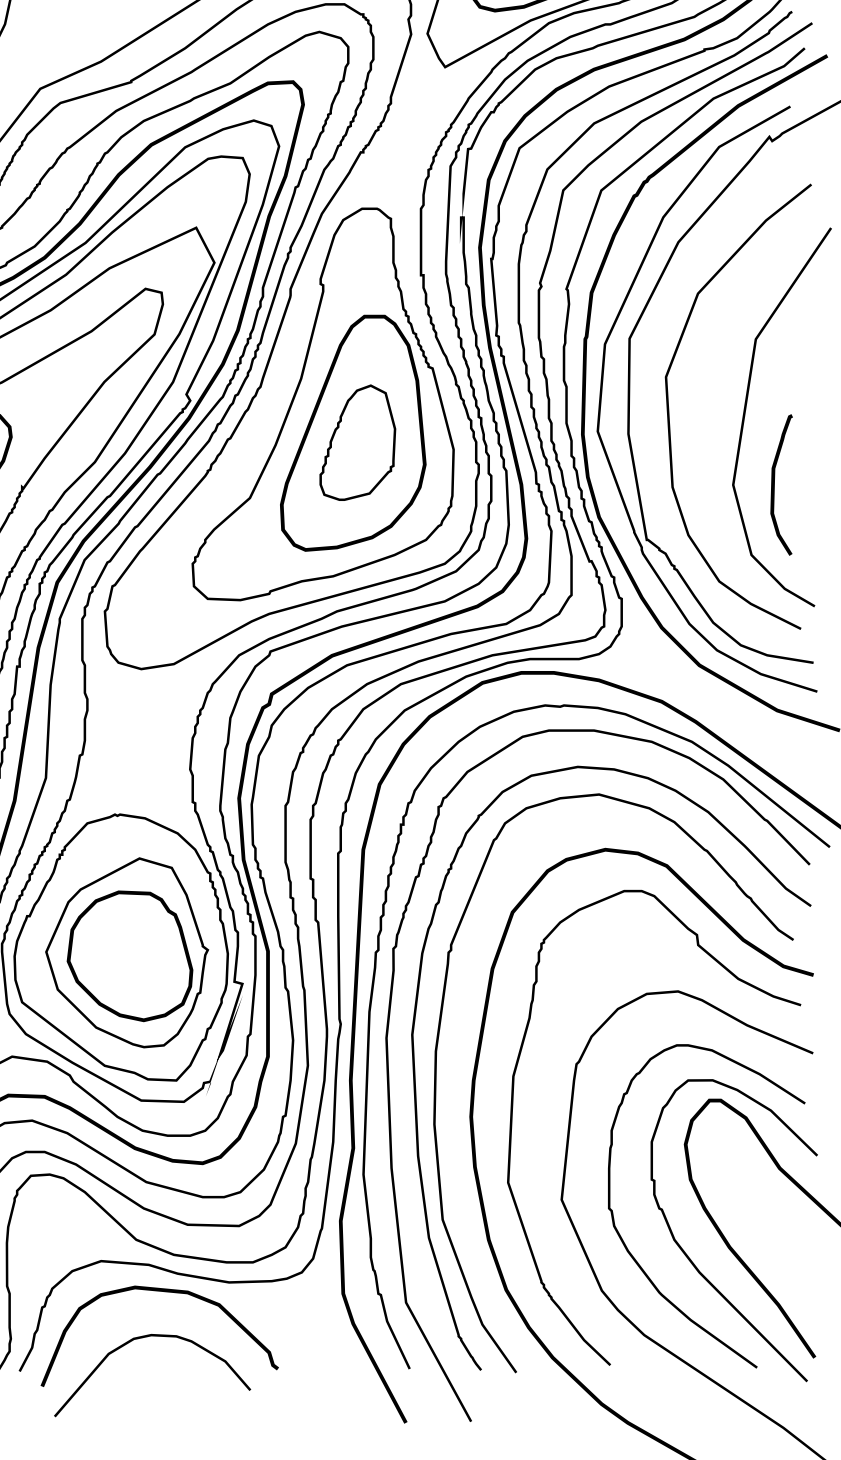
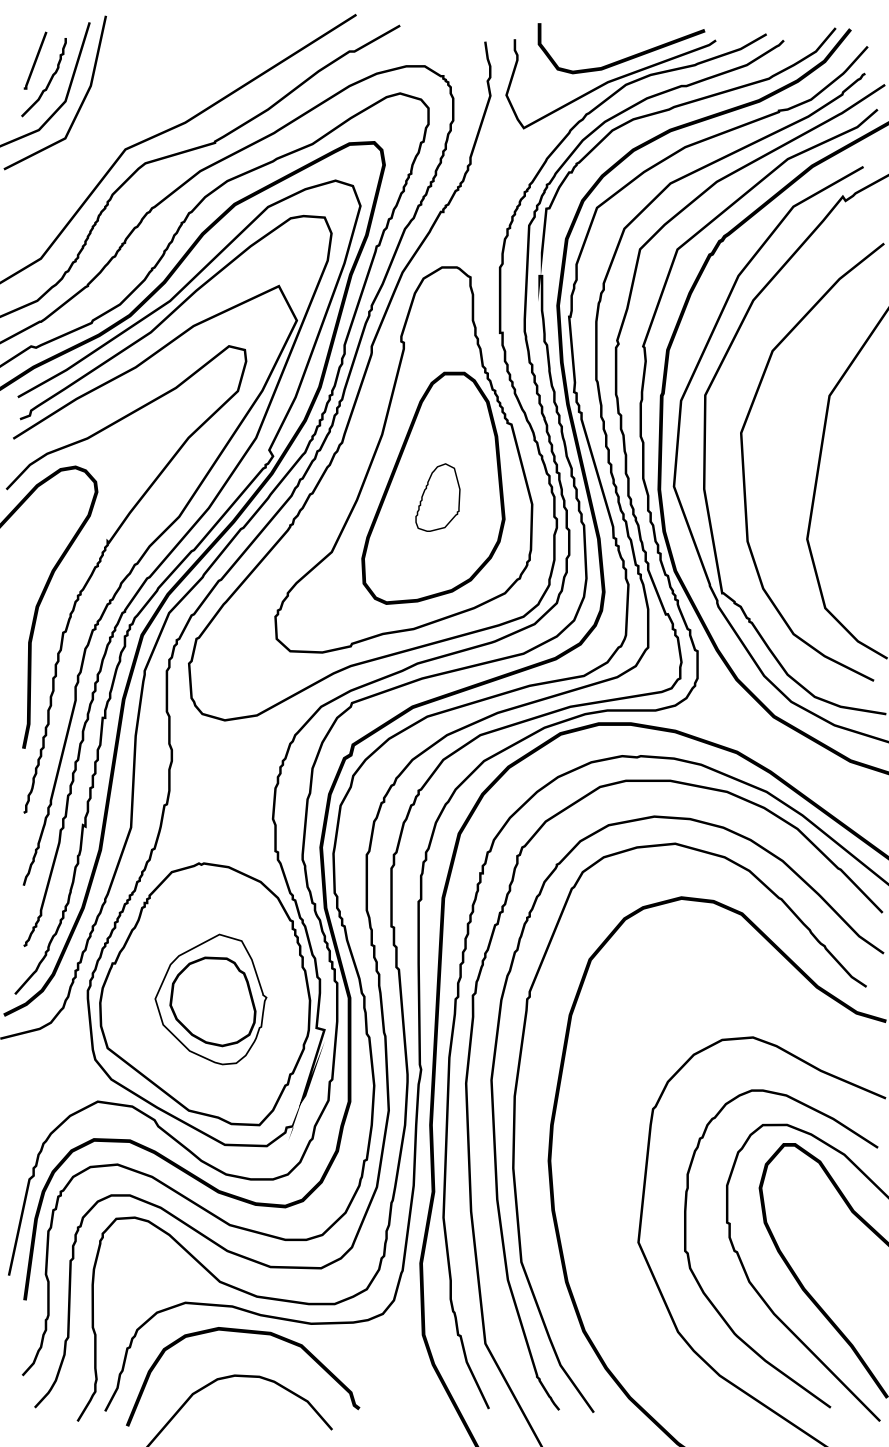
part: (357, 442) -> (437, 497), size x0.6
curve: (775, 484) -> (848, 538), removed
part: (126, 952) -> (210, 999), size x0.7
curve: (512, 1119) -> (590, 1163), removed

